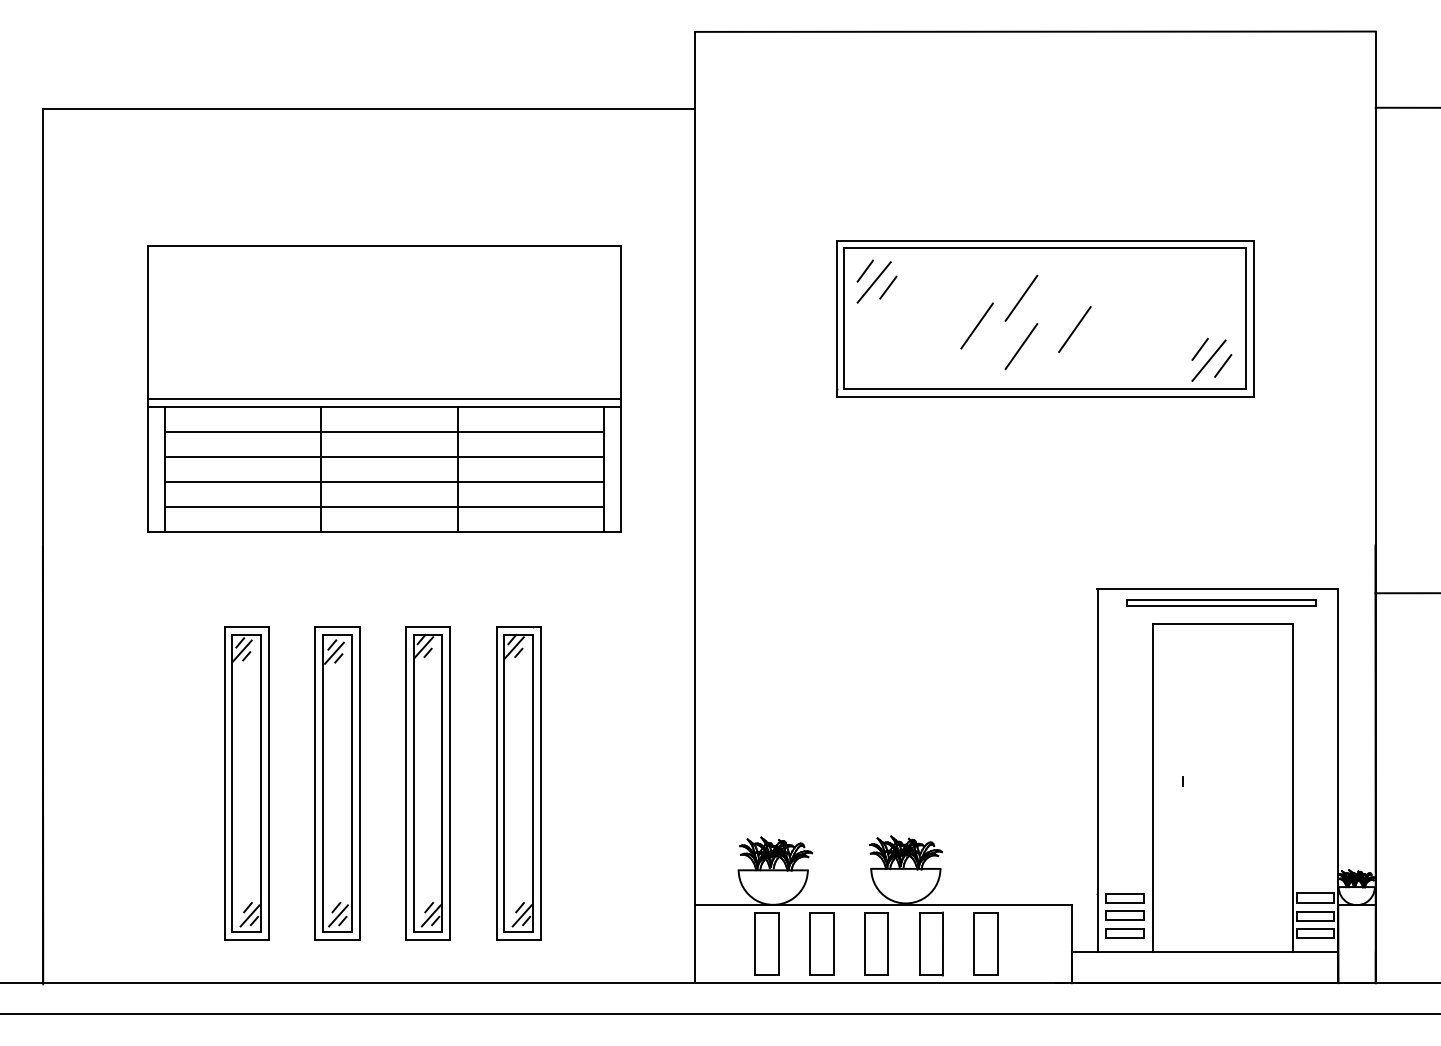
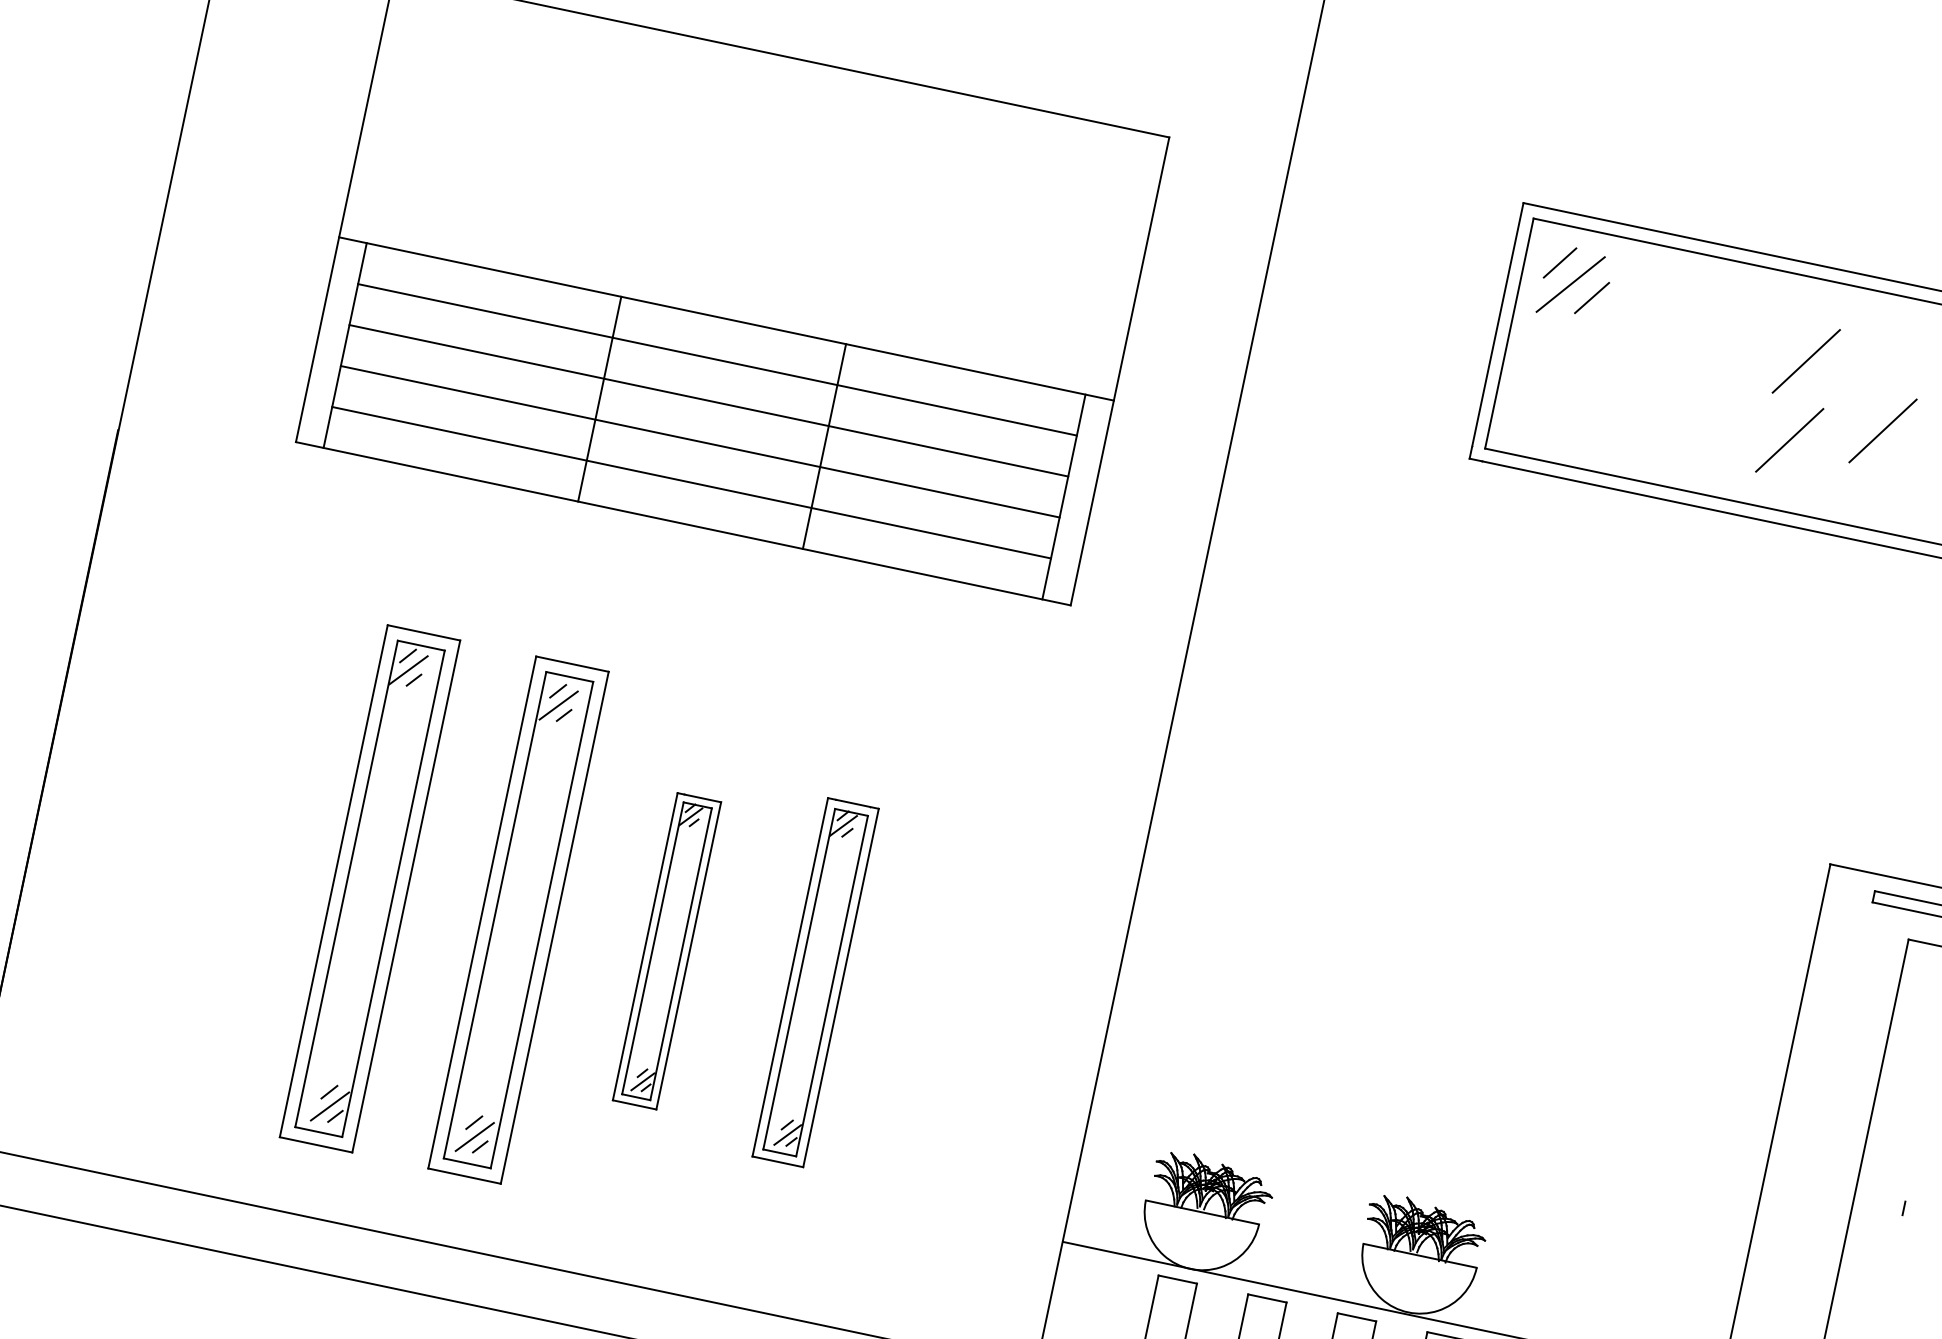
line: (976, 325) -> (1723, 390), removed
line: (384, 398) -> (728, 305), removed
part: (427, 783) -> (666, 950), size x0.6
part: (518, 783) -> (815, 982), size x0.7

